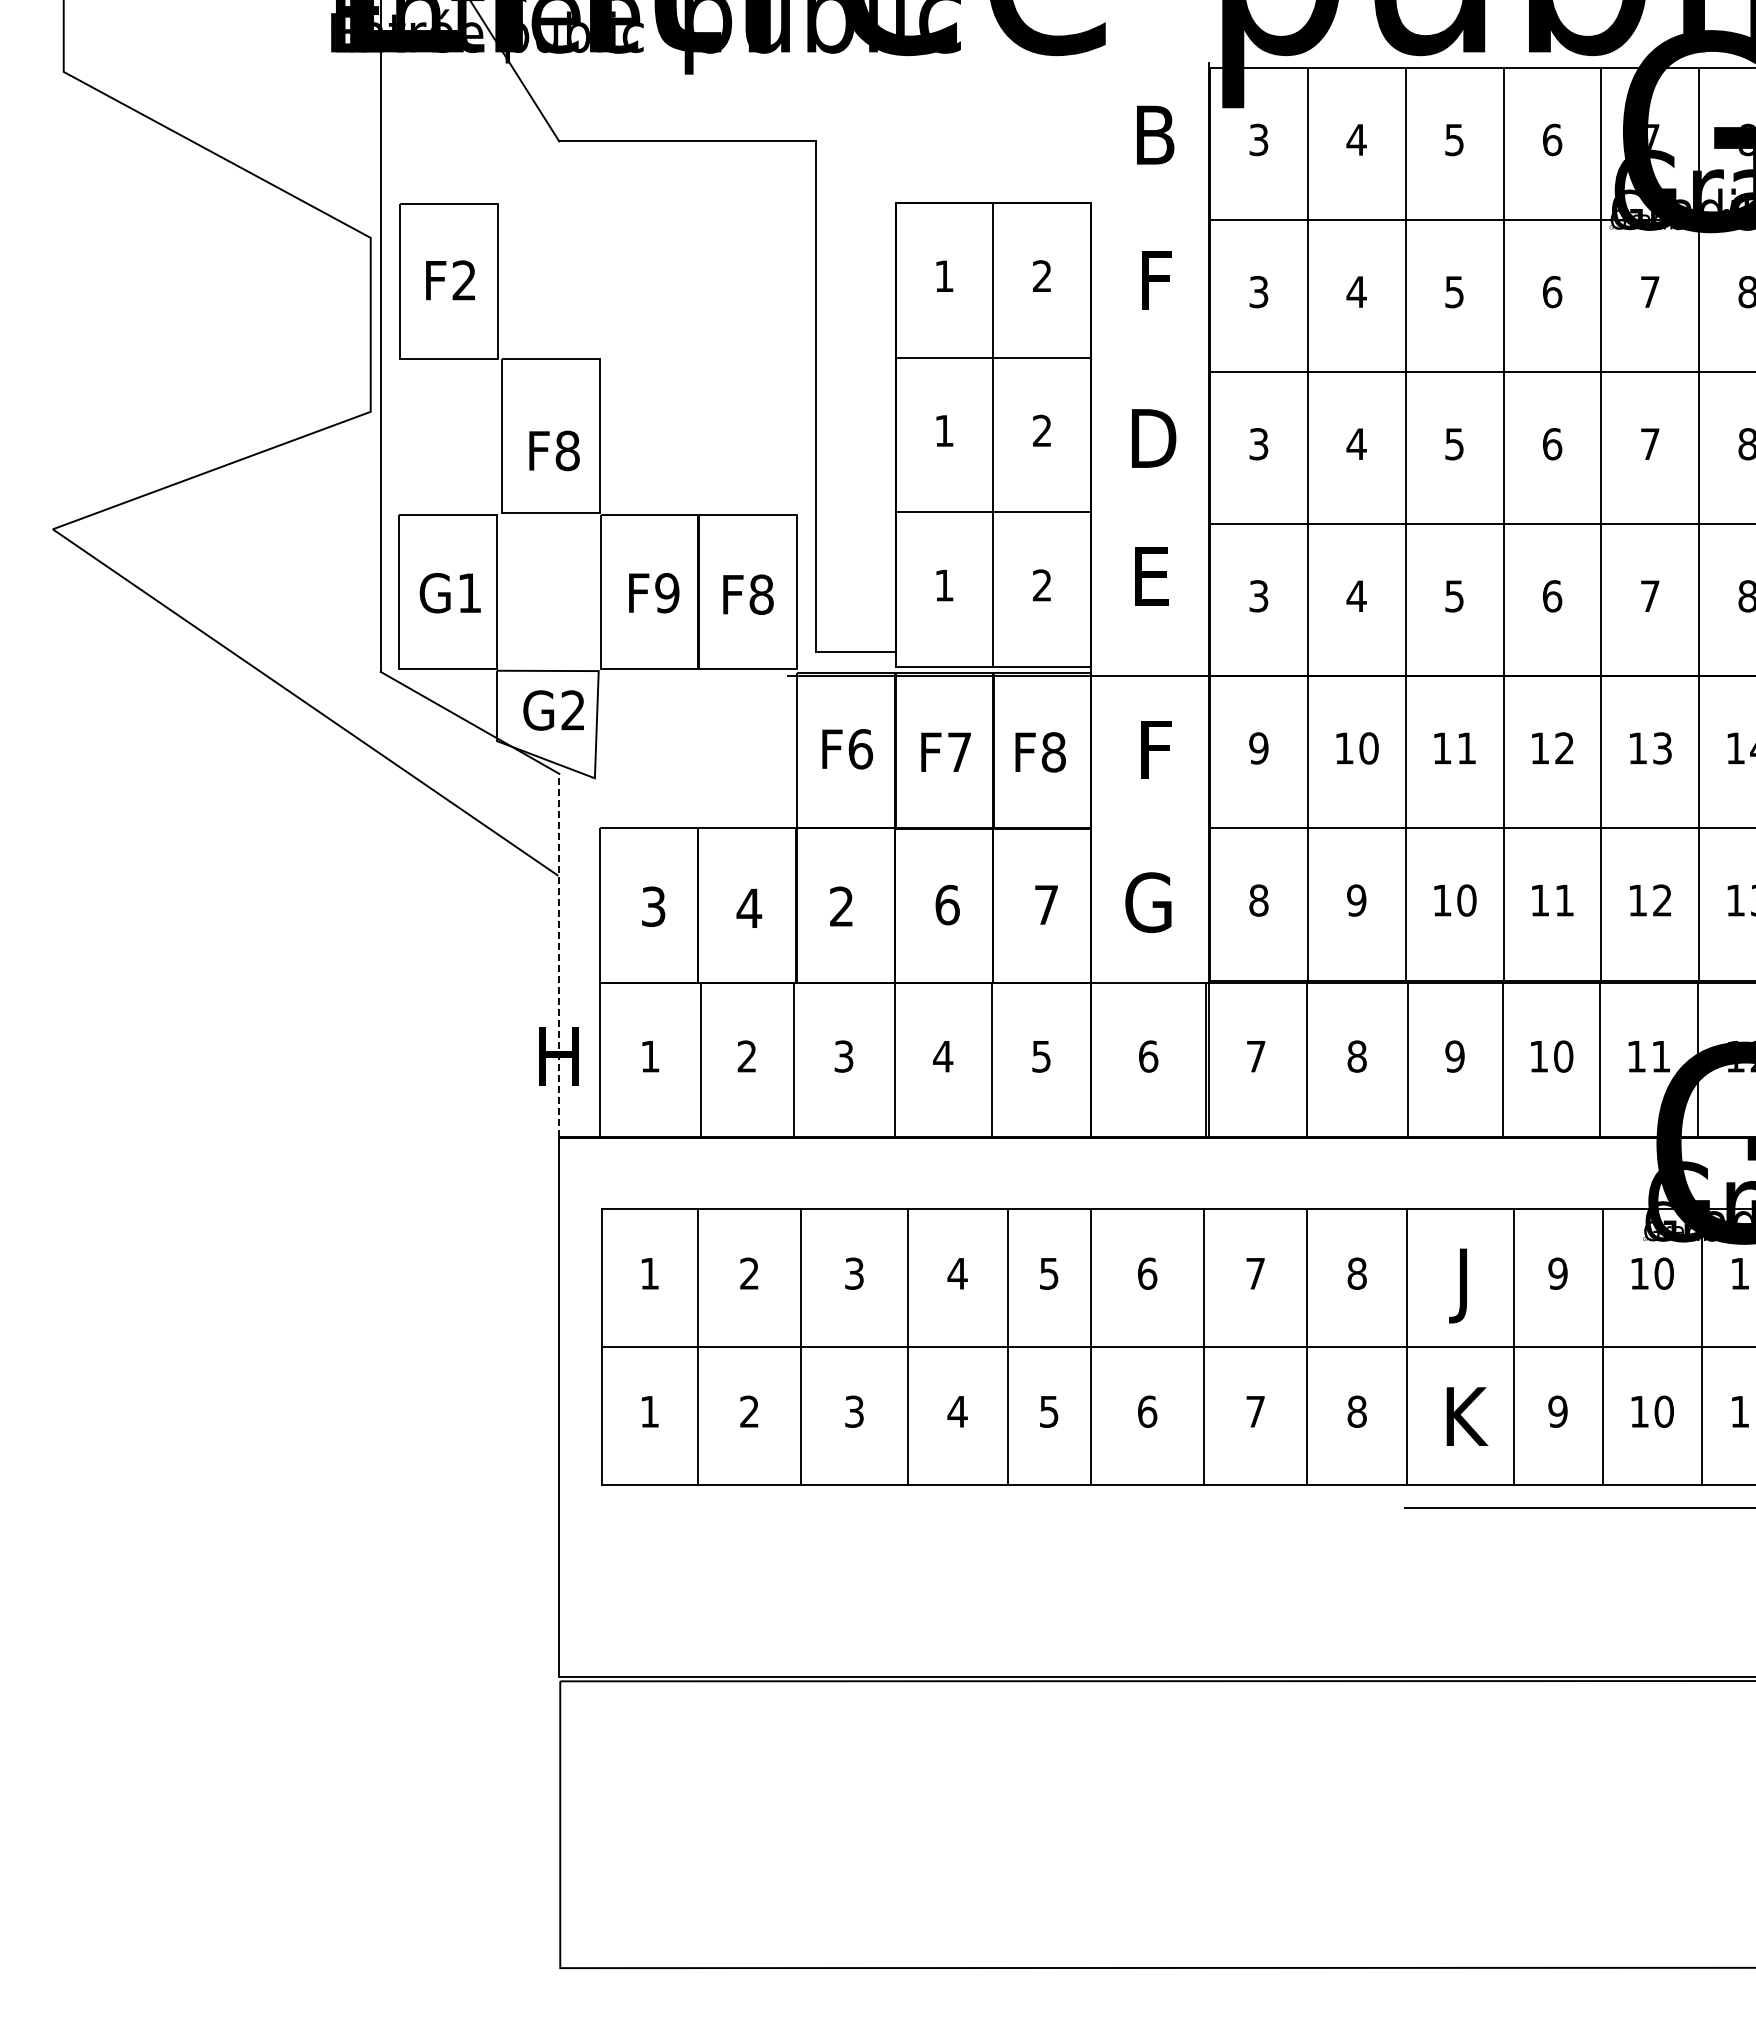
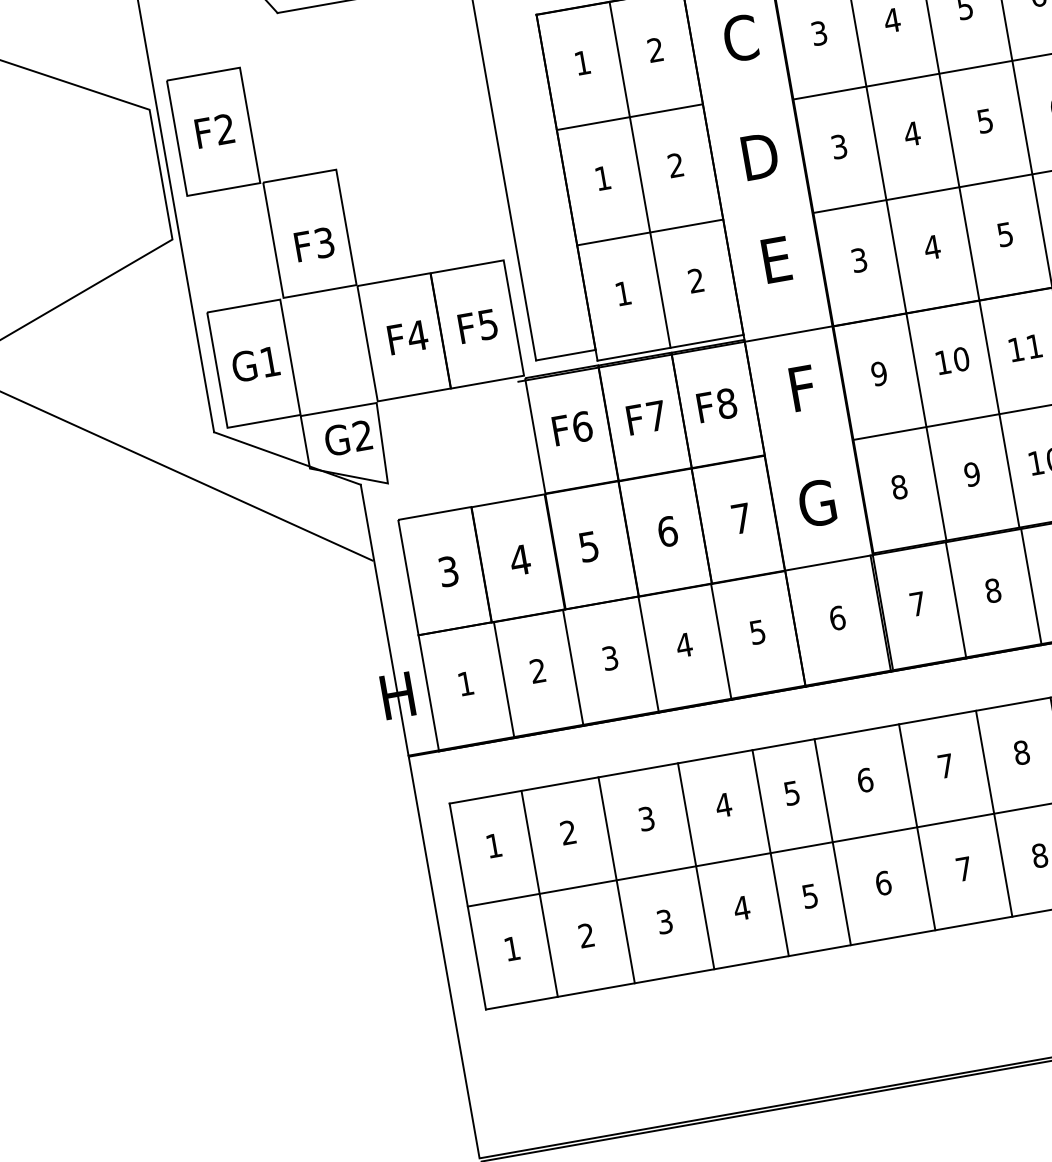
text: (1155, 280) -> (740, 38), F -> C
text: (567, 450) -> (324, 242), F8 -> F3
text: (667, 593) -> (417, 336), F9 -> F4
text: (761, 594) -> (488, 324), F8 -> F5
text: (841, 906) -> (588, 546), 2 -> 5
line: (559, 955) -> (384, 620), dashed -> solid

